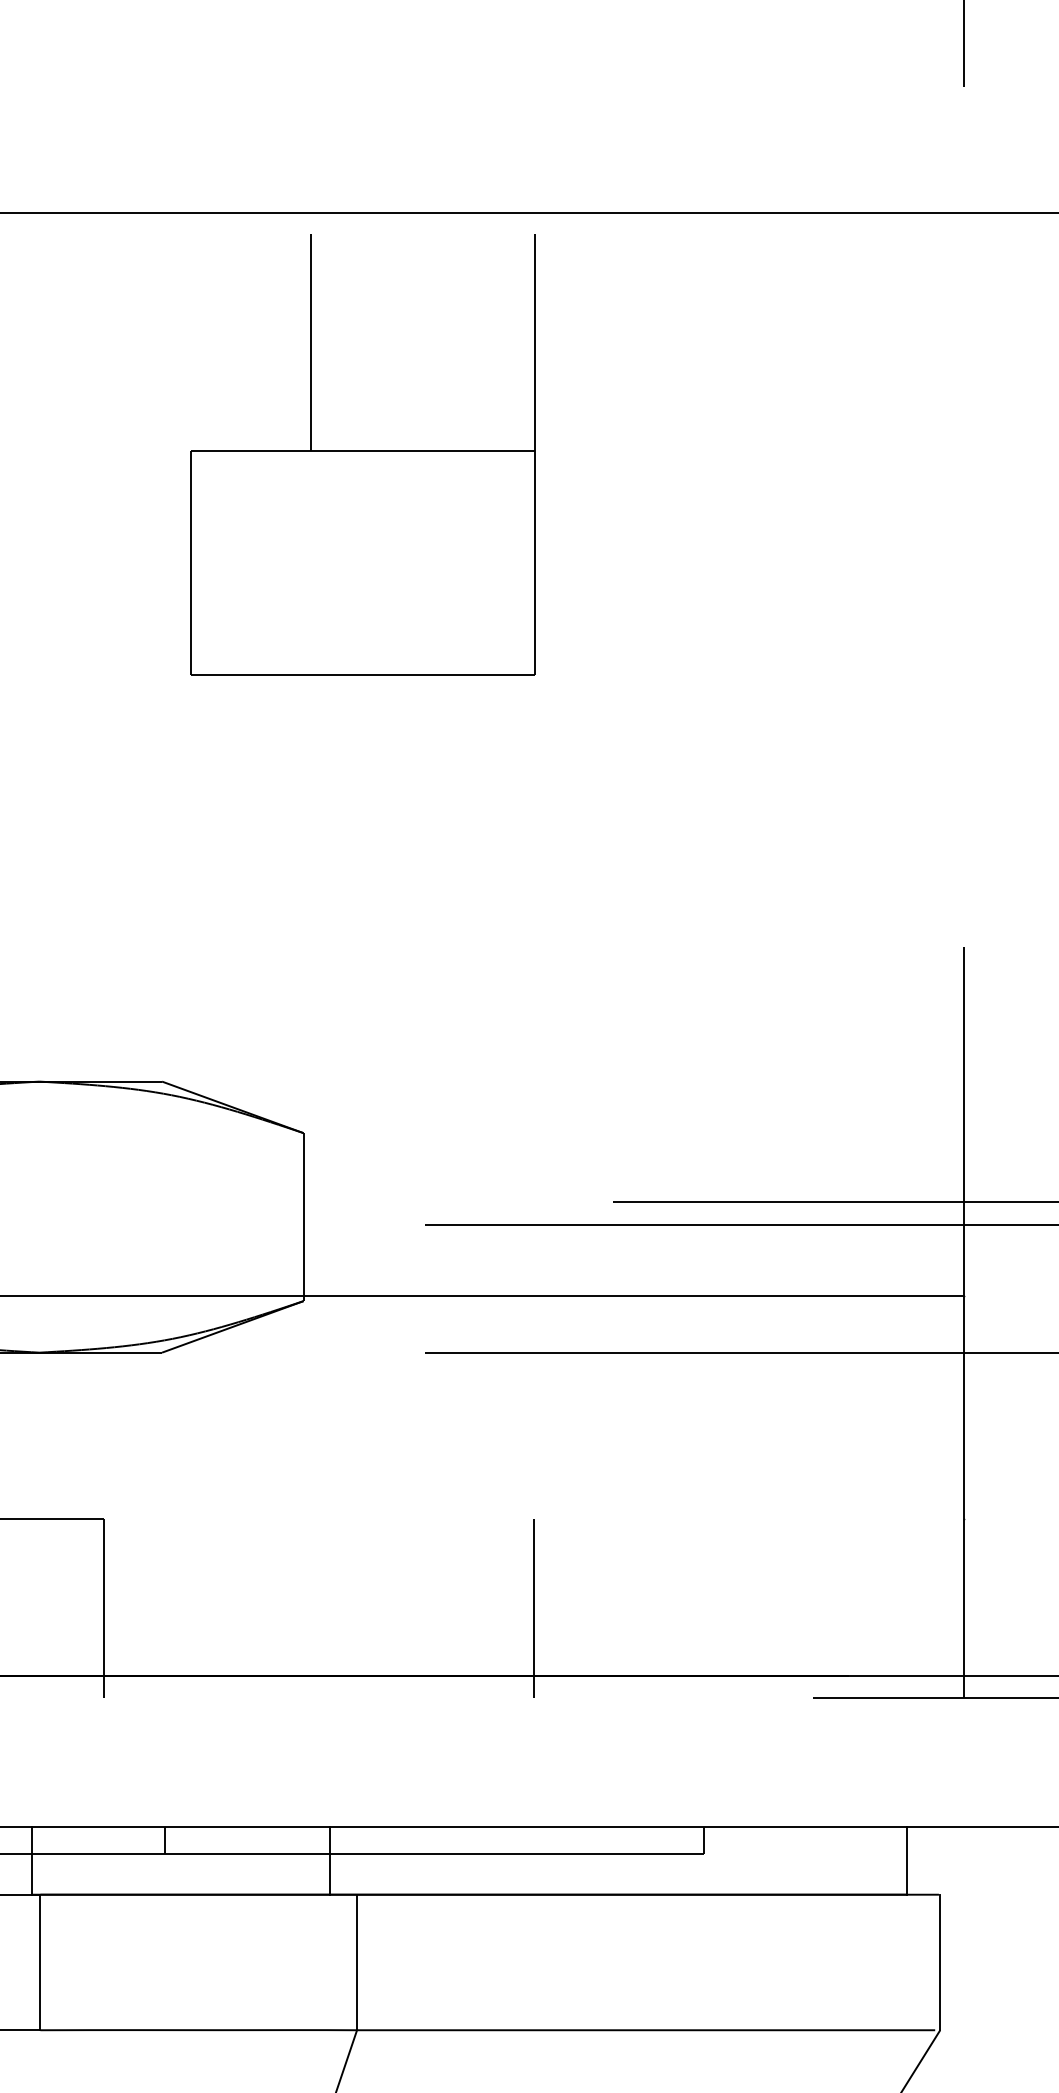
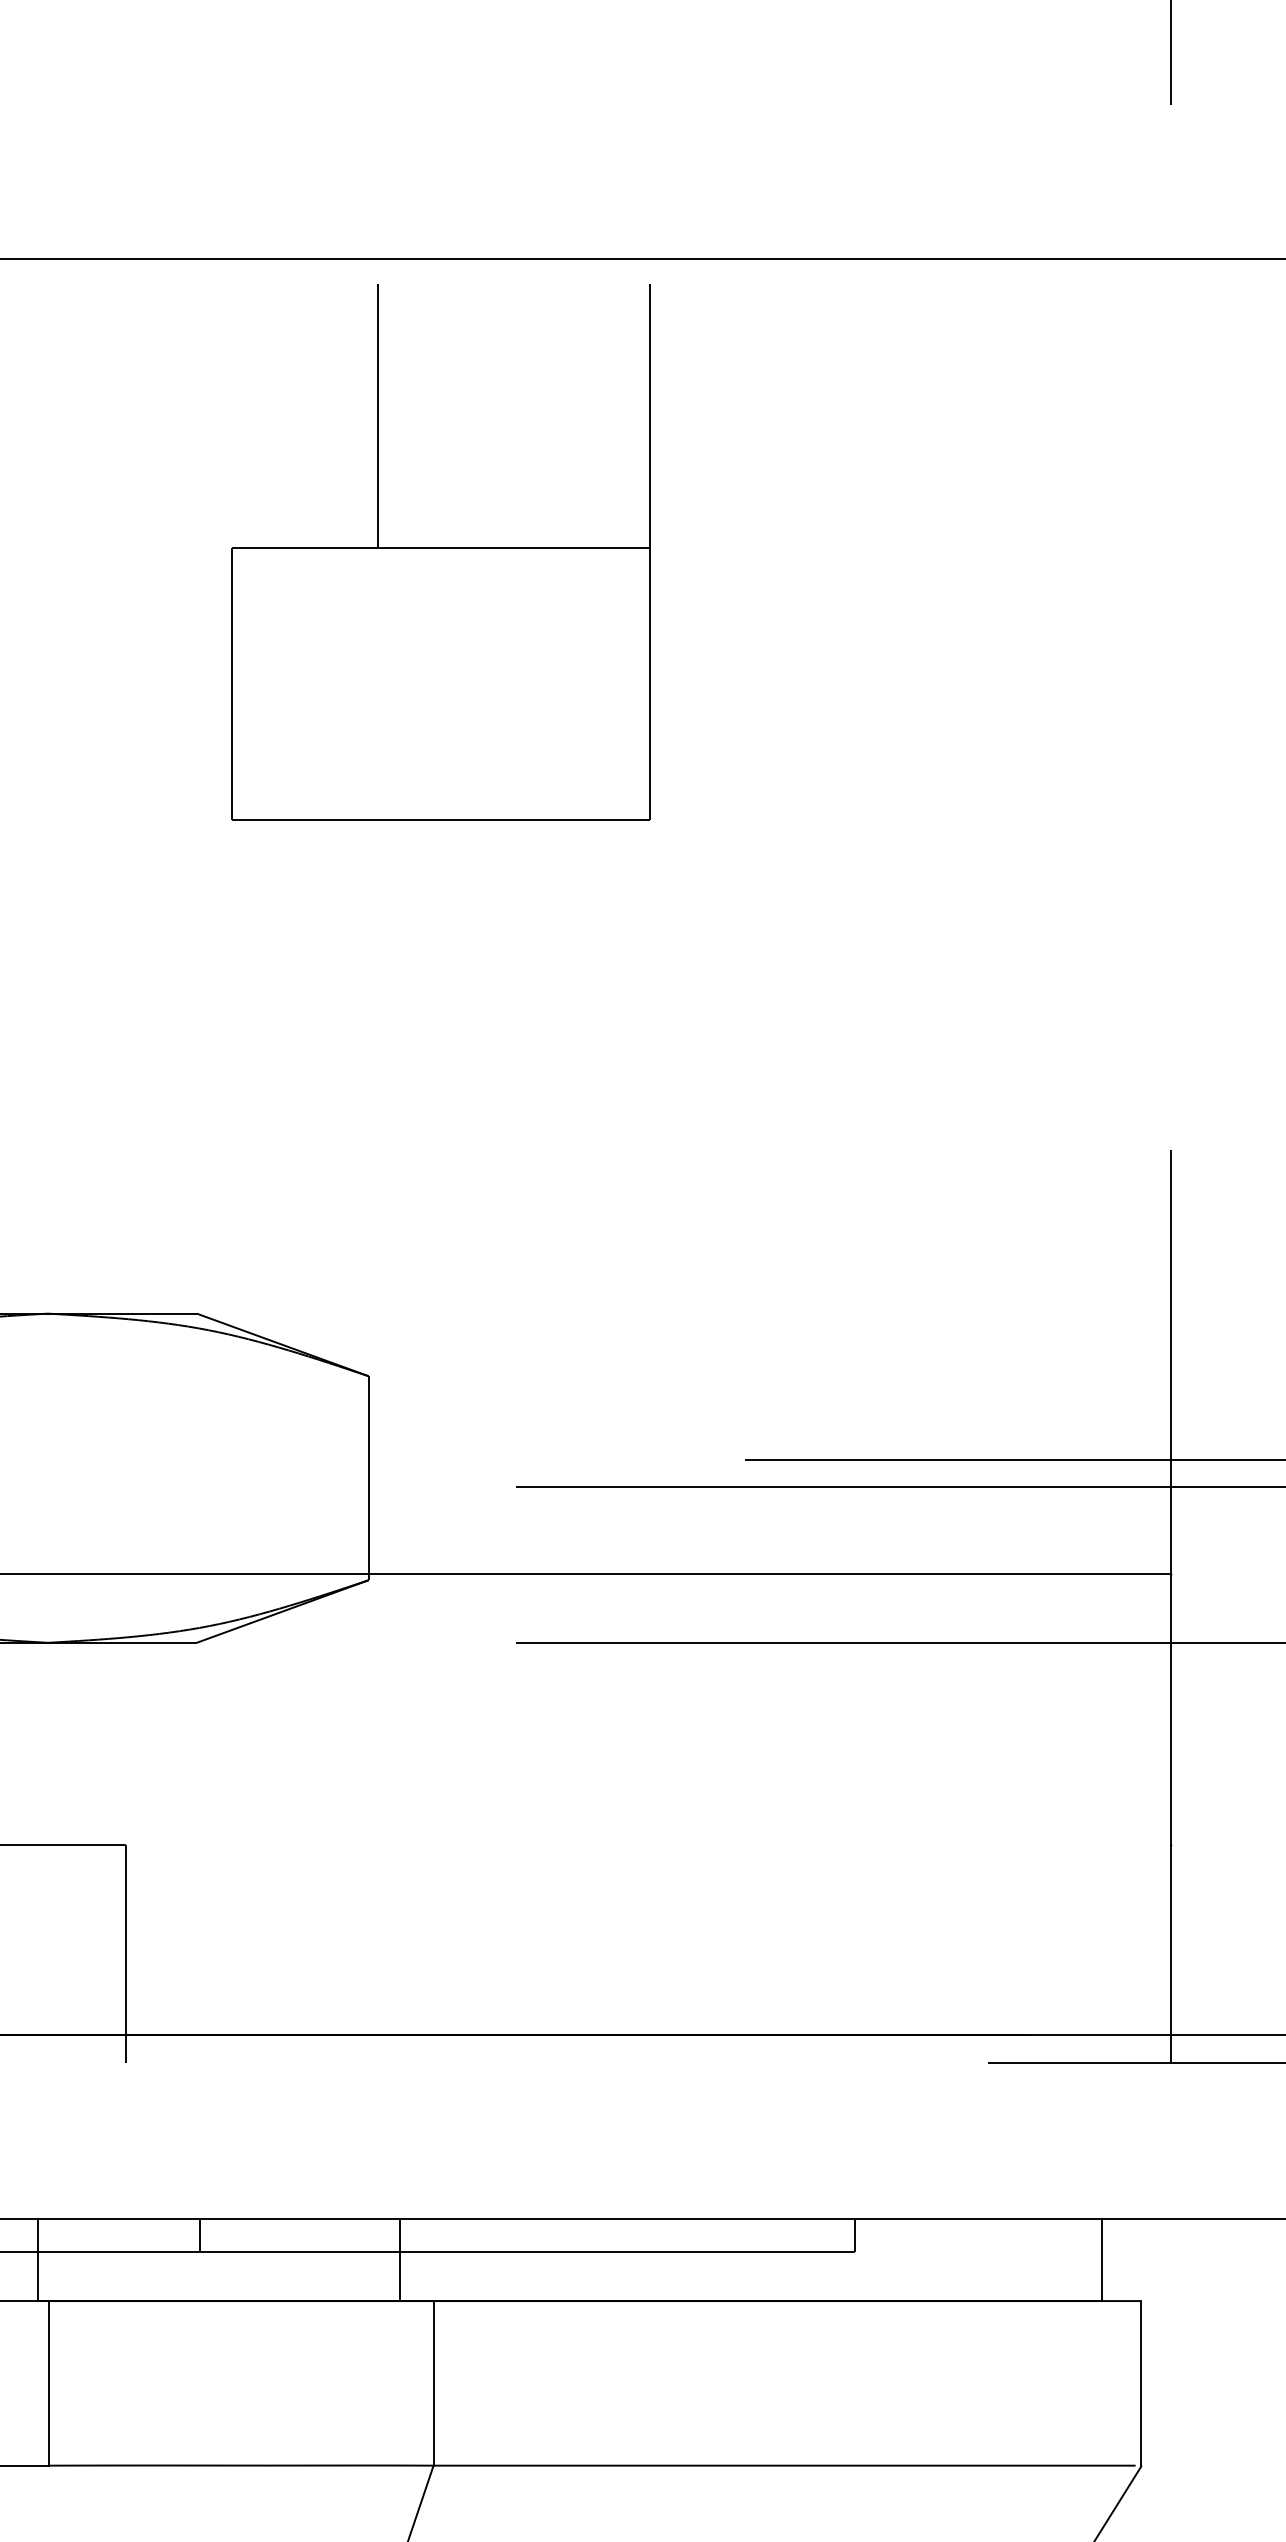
line: (534, 1608) -> (649, 1953), removed

